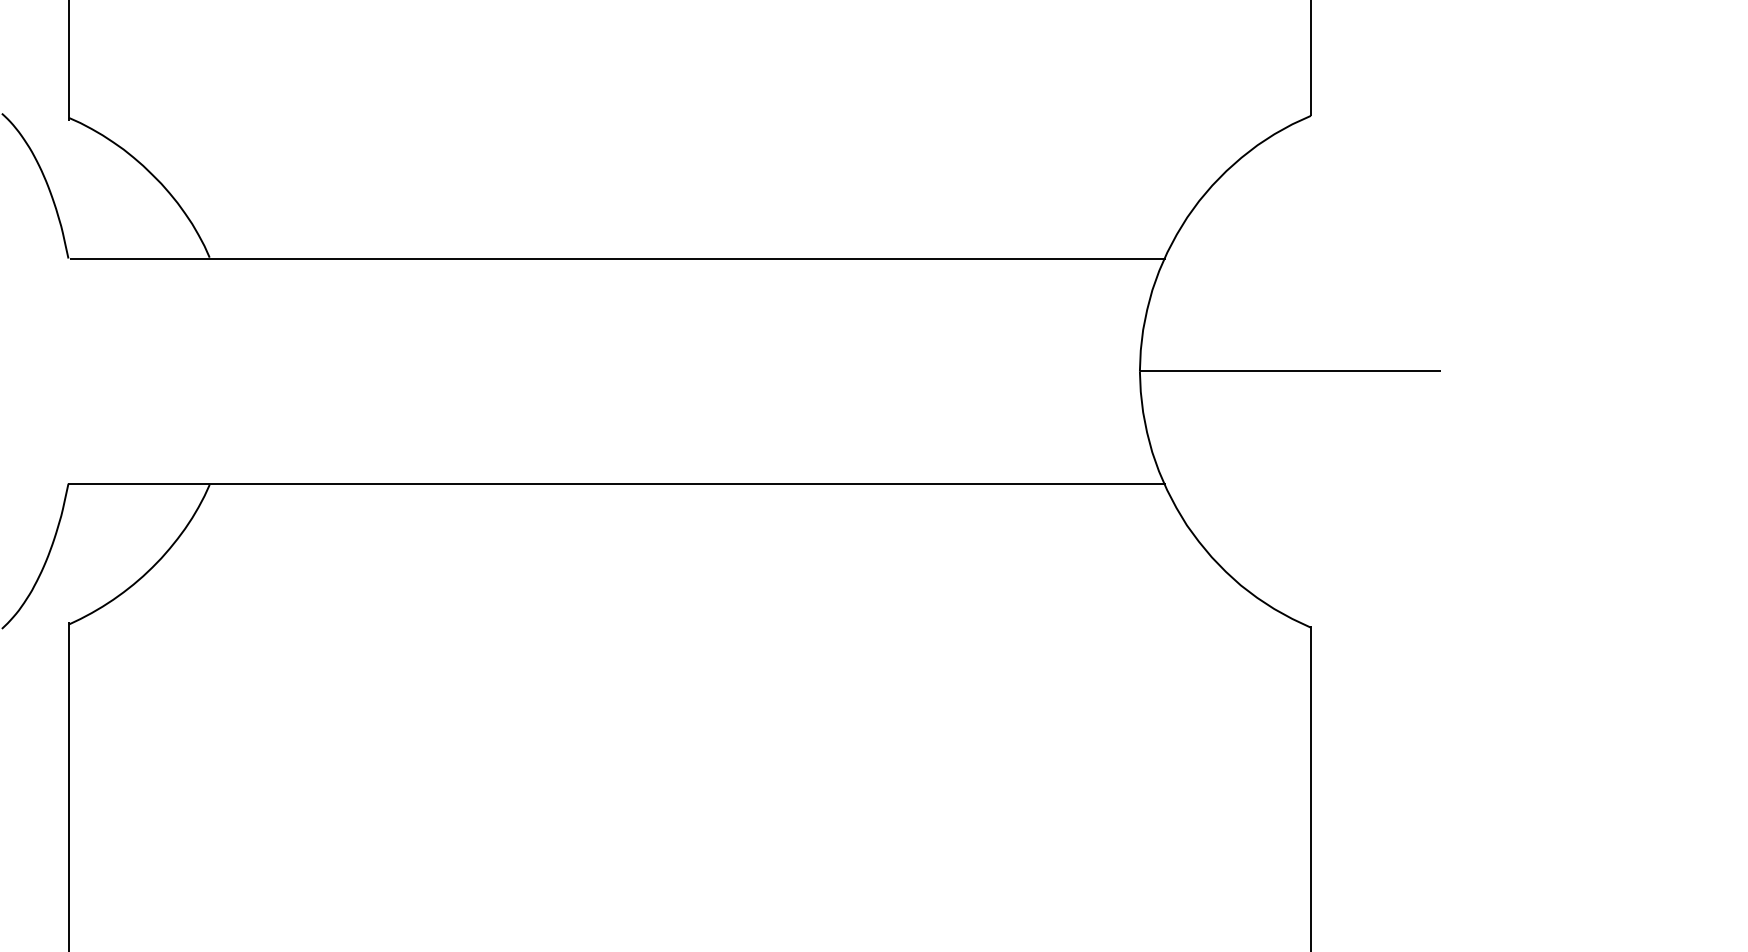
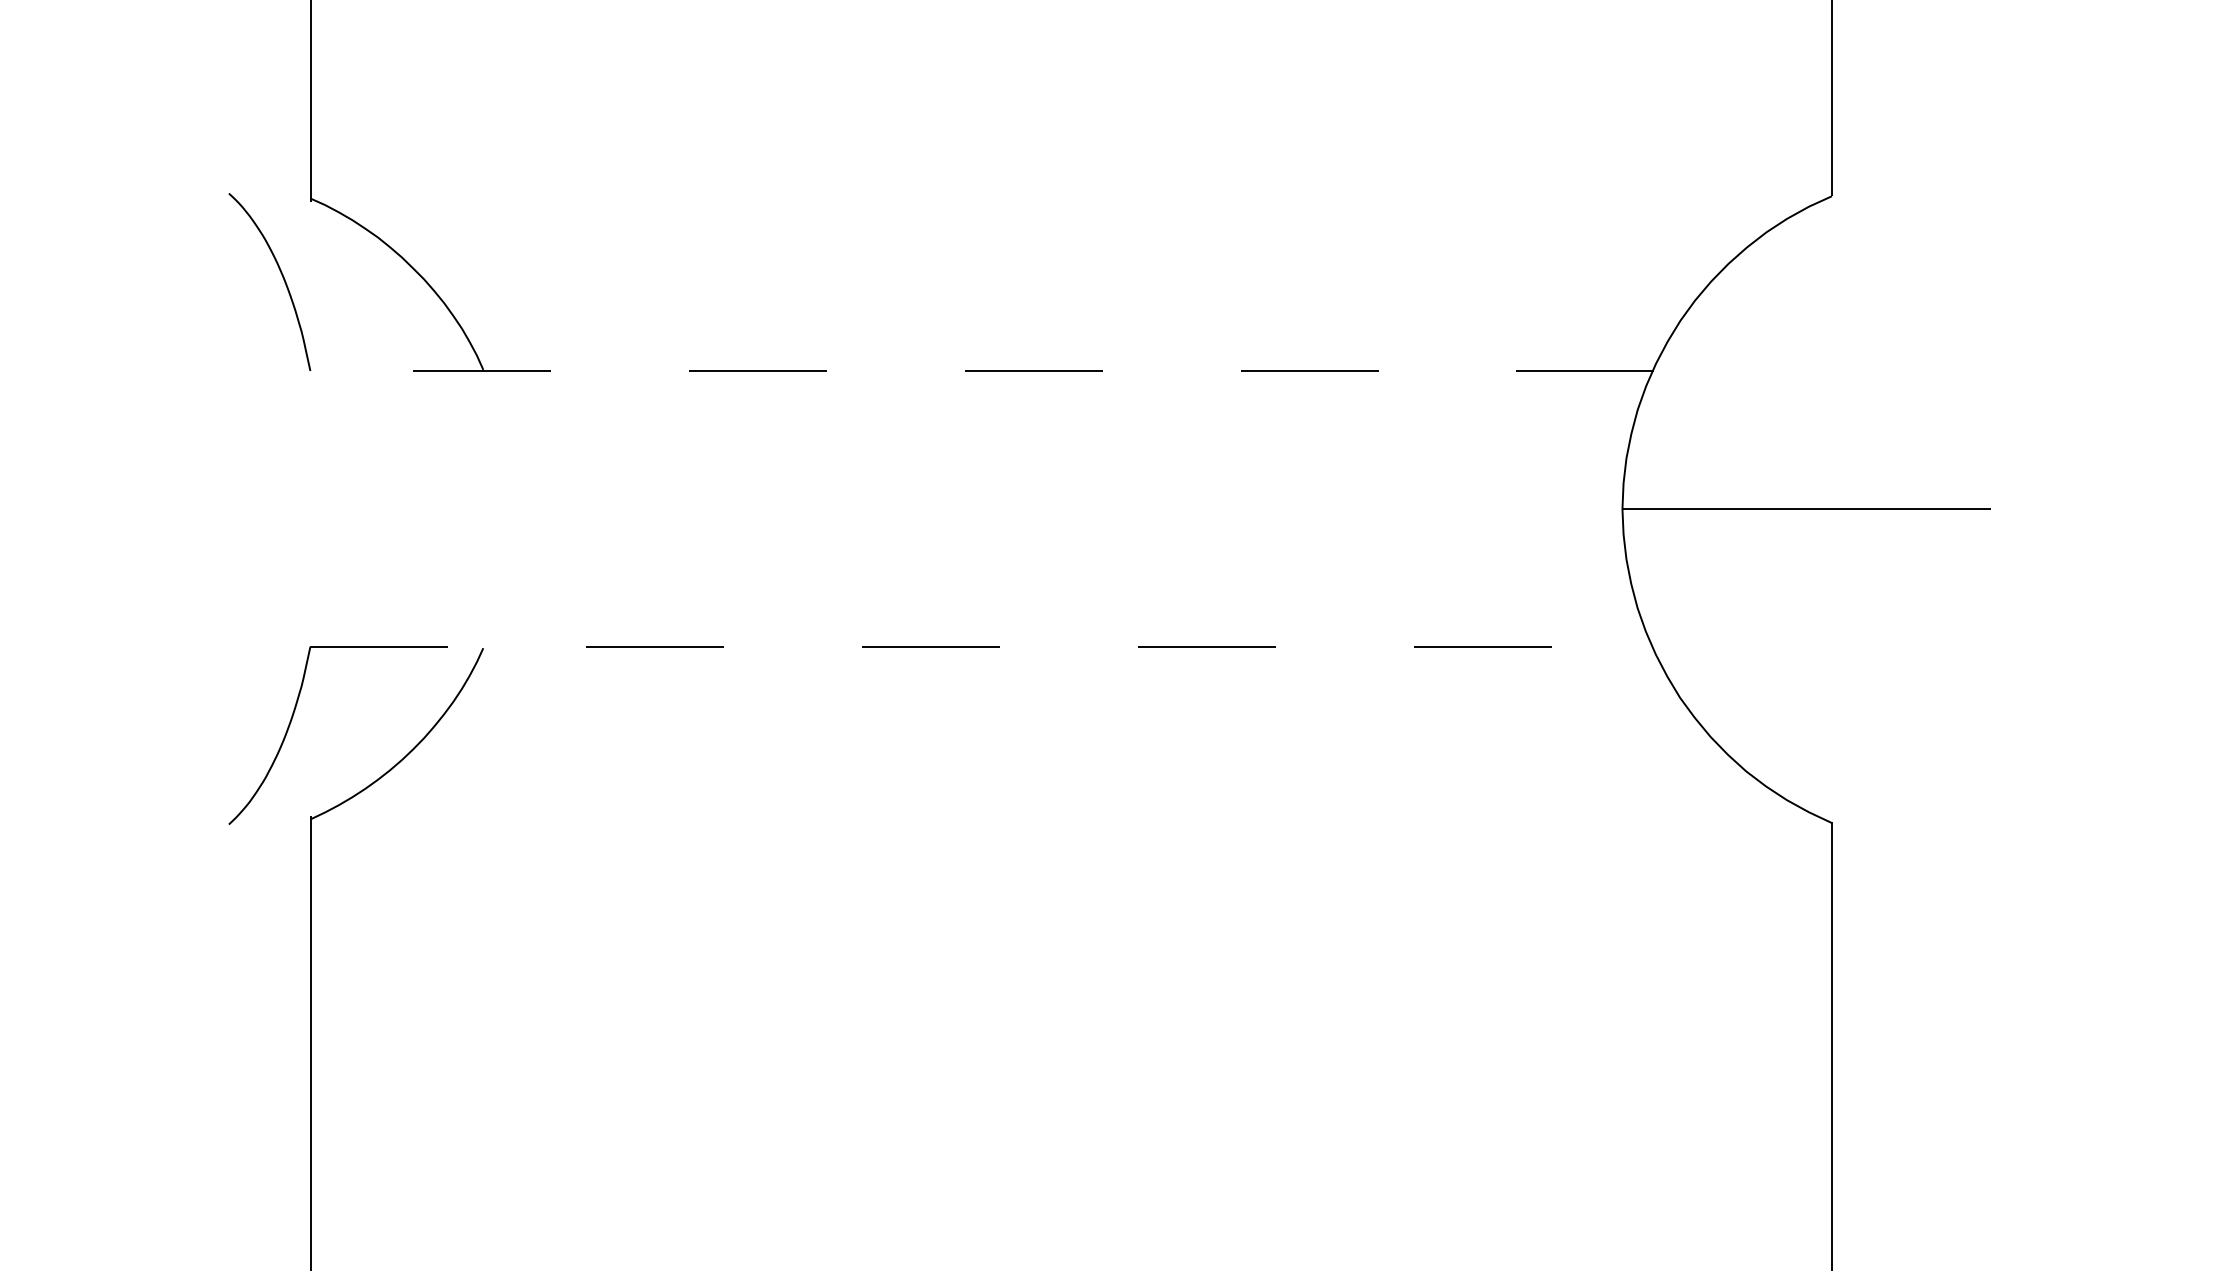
line: (617, 258) -> (982, 371), solid -> dashed
line: (618, 483) -> (983, 646), solid -> dashed

